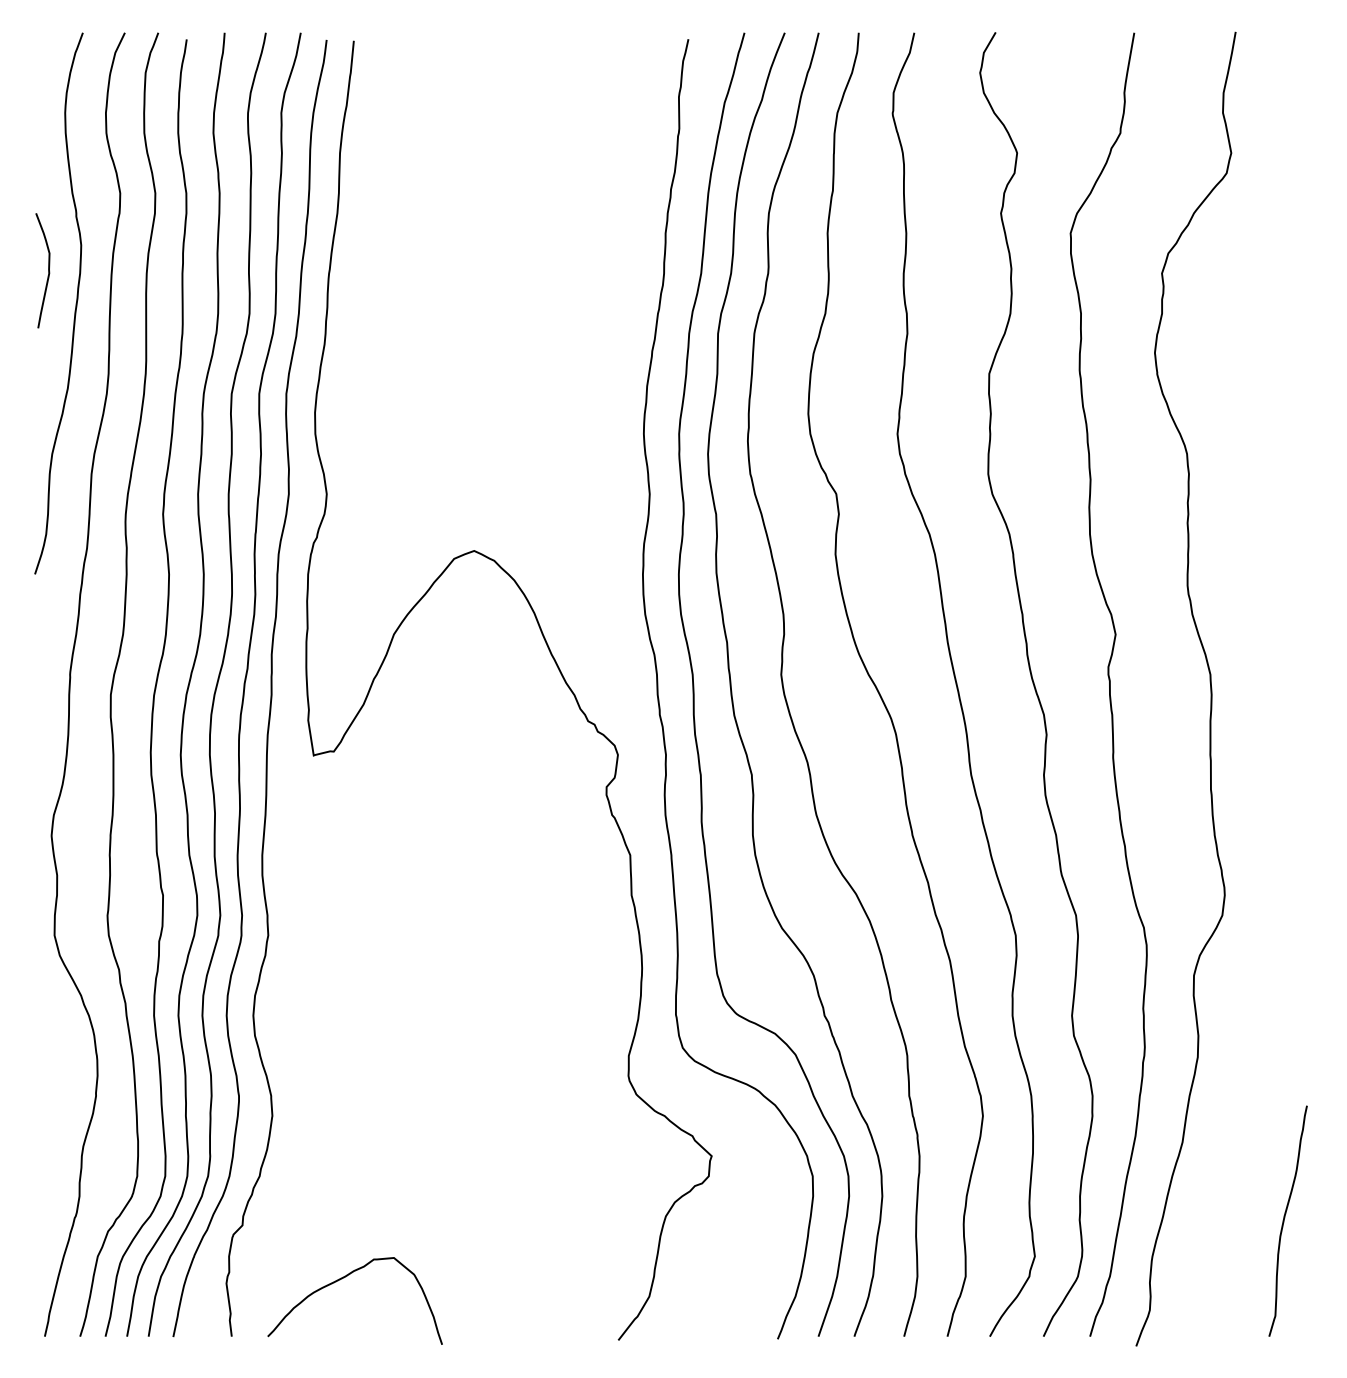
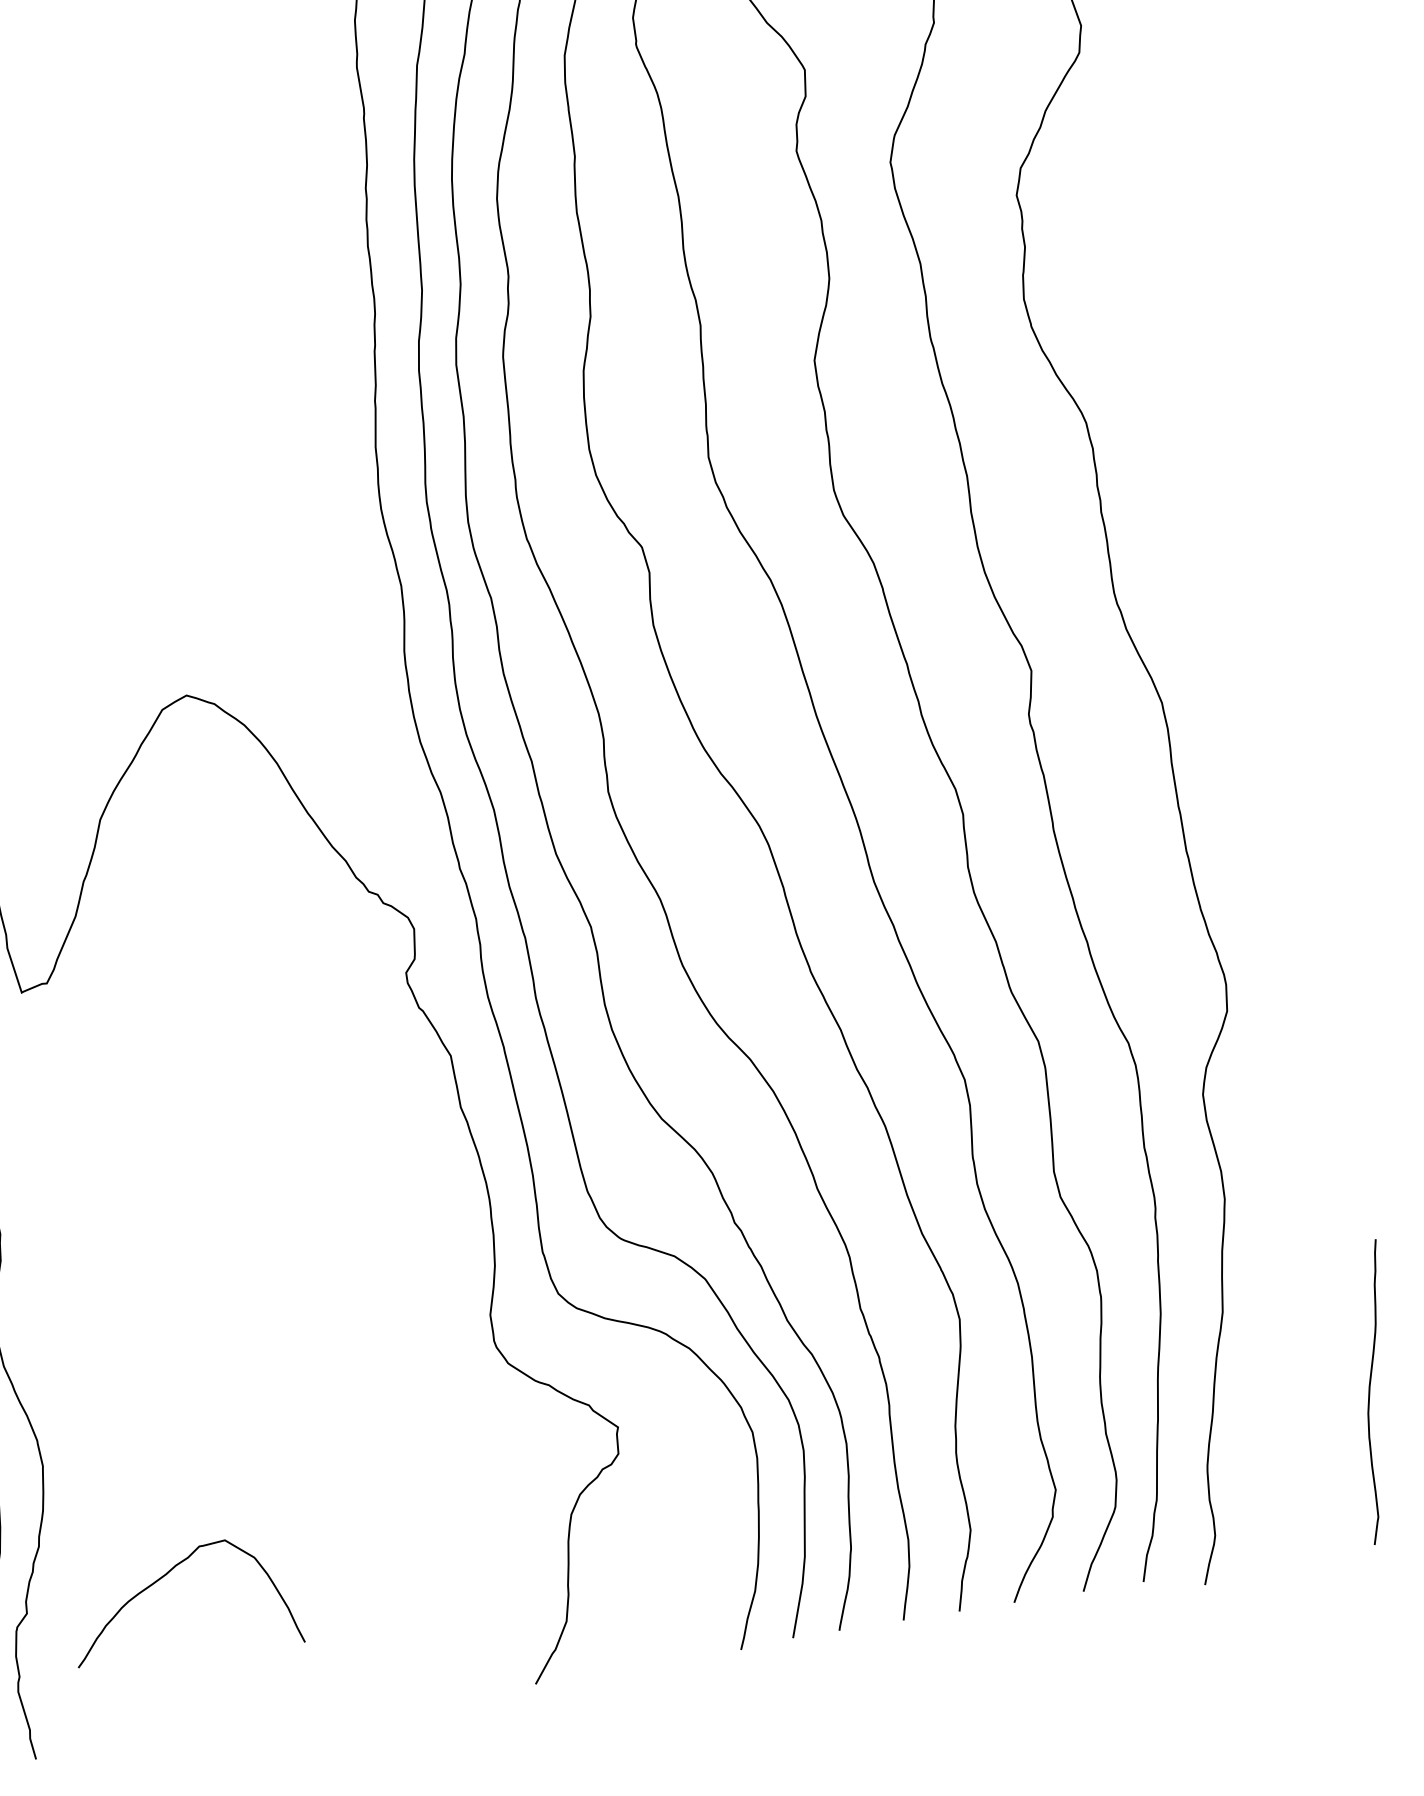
curve: (342, 1279) -> (162, 1578), moved

